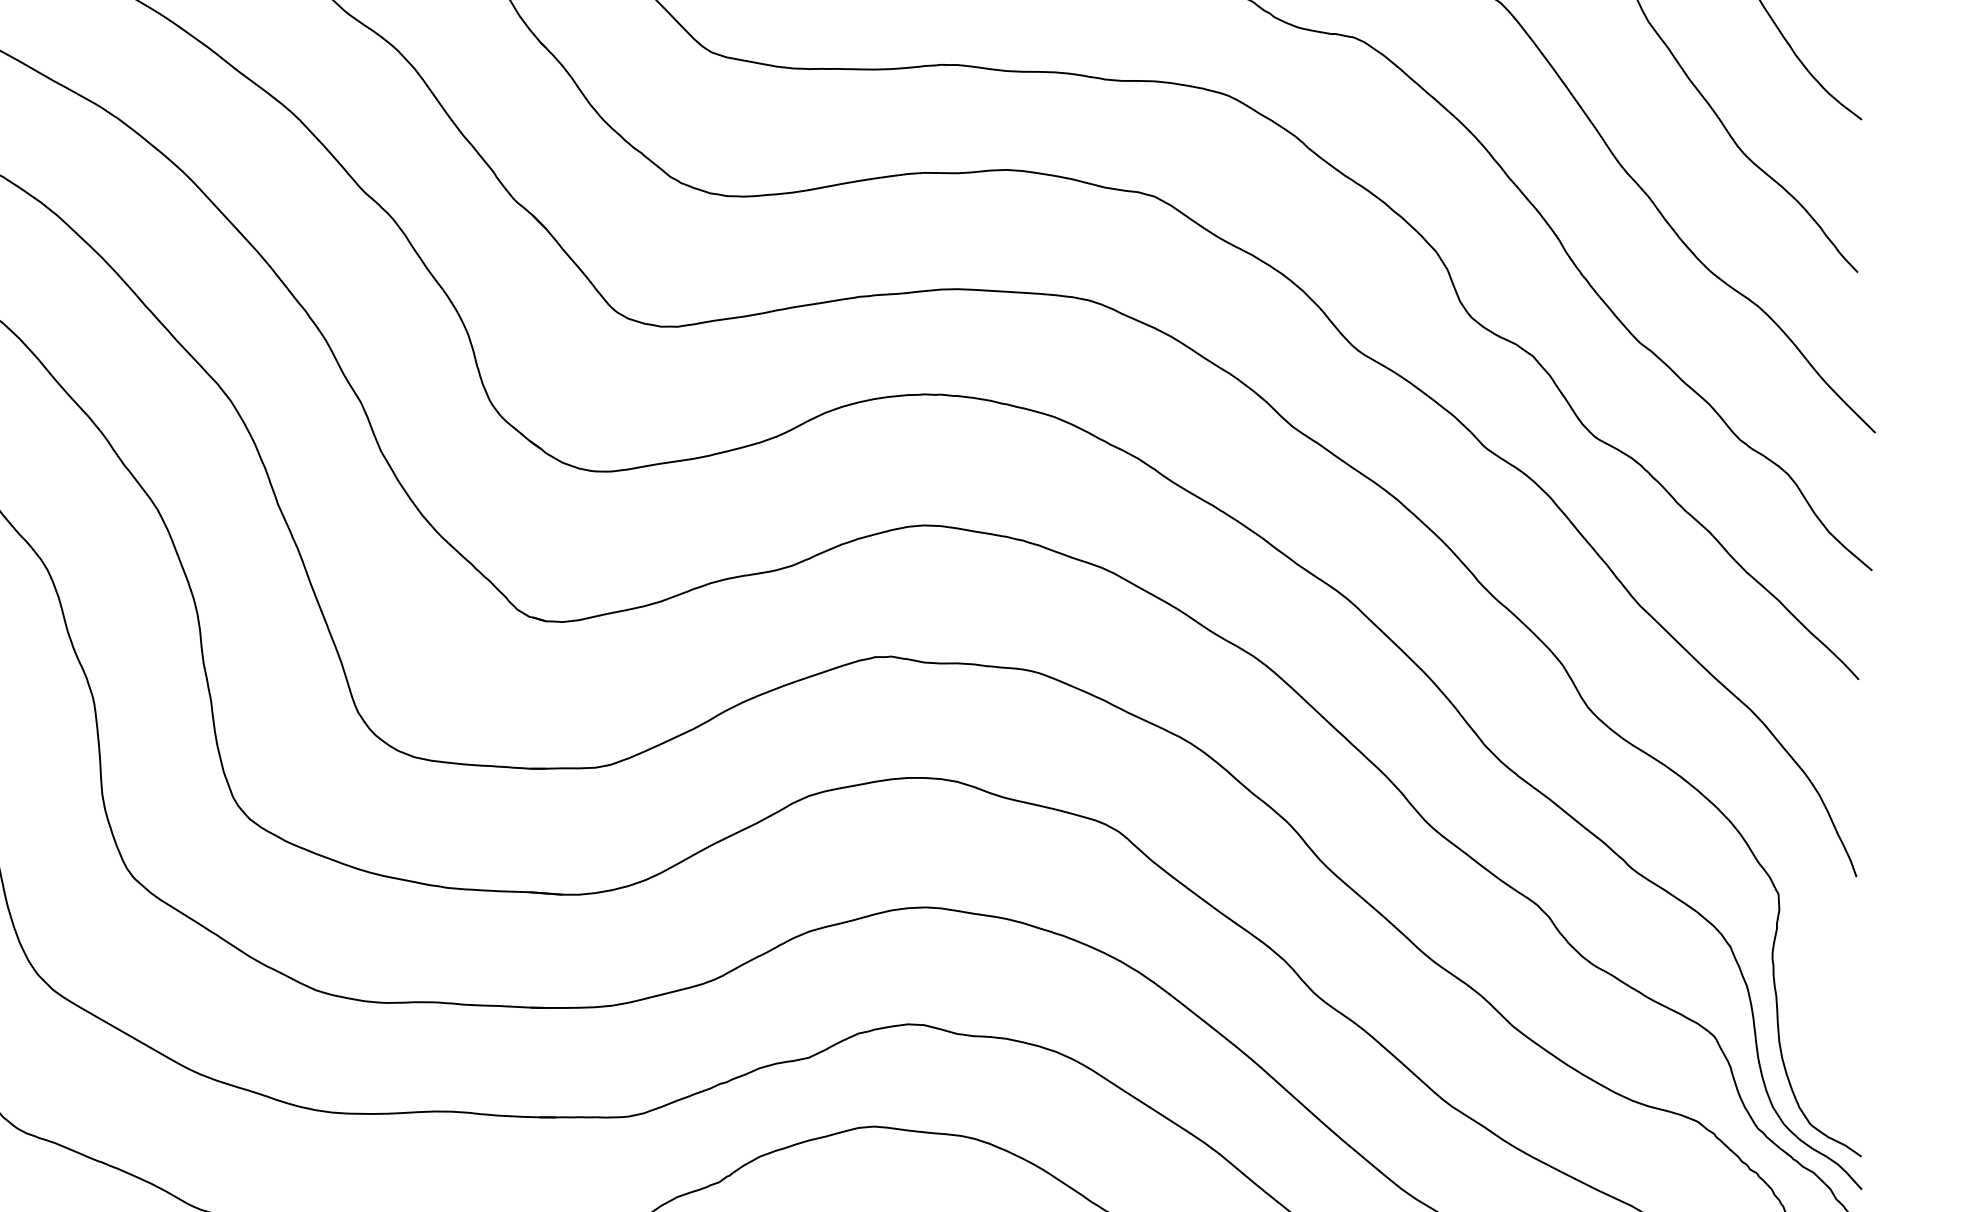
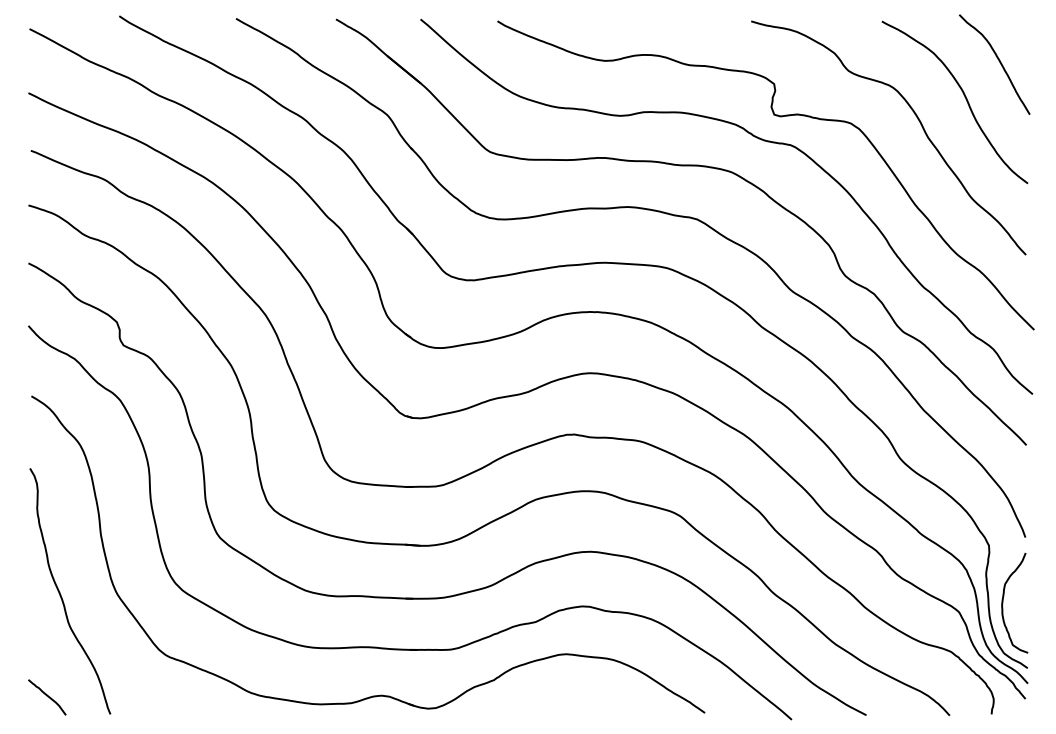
curve: (1809, 1015) -> (1003, 602), added

